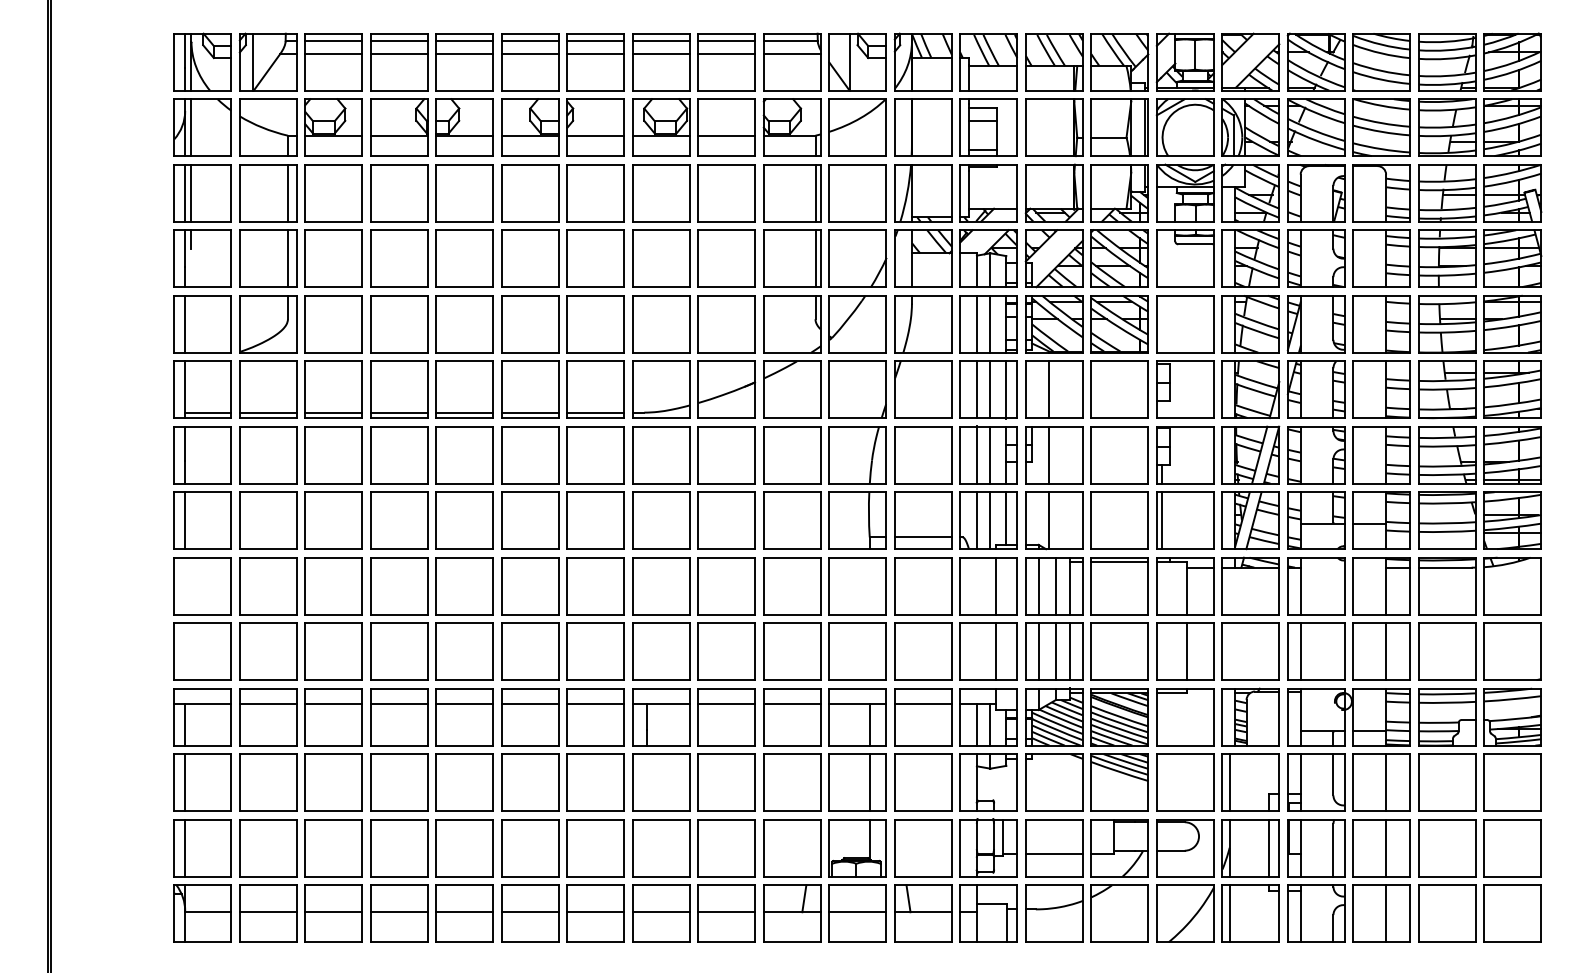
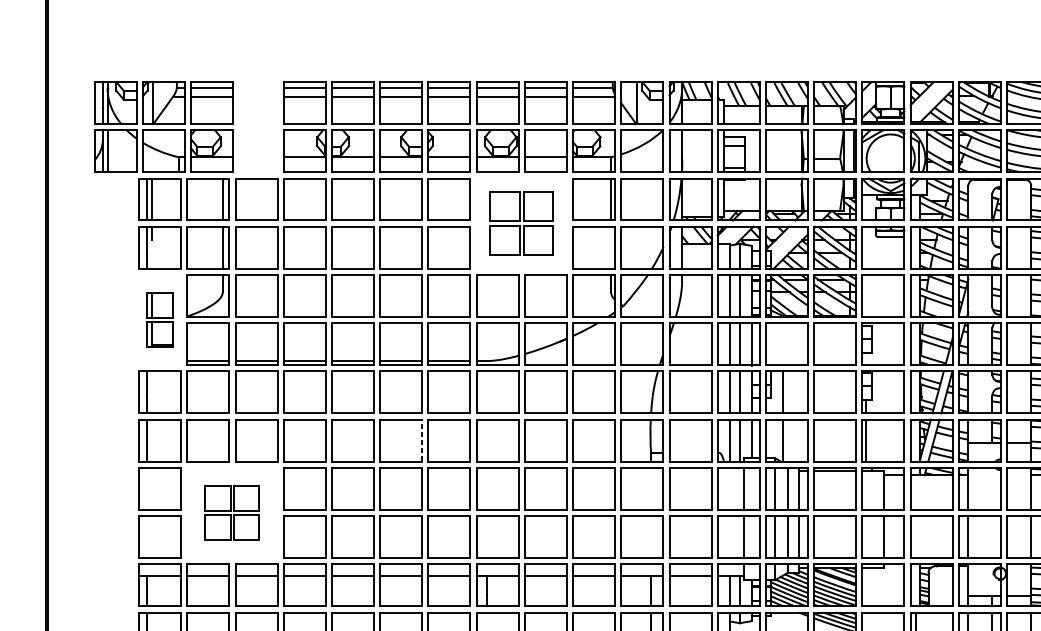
part: (267, 94) -> (163, 126), moved
part: (693, 225) -> (521, 223), size x0.7
line: (815, 258) -> (611, 247), removed
part: (202, 356) -> (159, 319), size x0.6
line: (1049, 389) -> (783, 344), removed
line: (558, 520) -> (421, 440), solid -> dashed
line: (922, 537) -> (689, 453), removed
part: (300, 618) -> (231, 512), size x0.6

